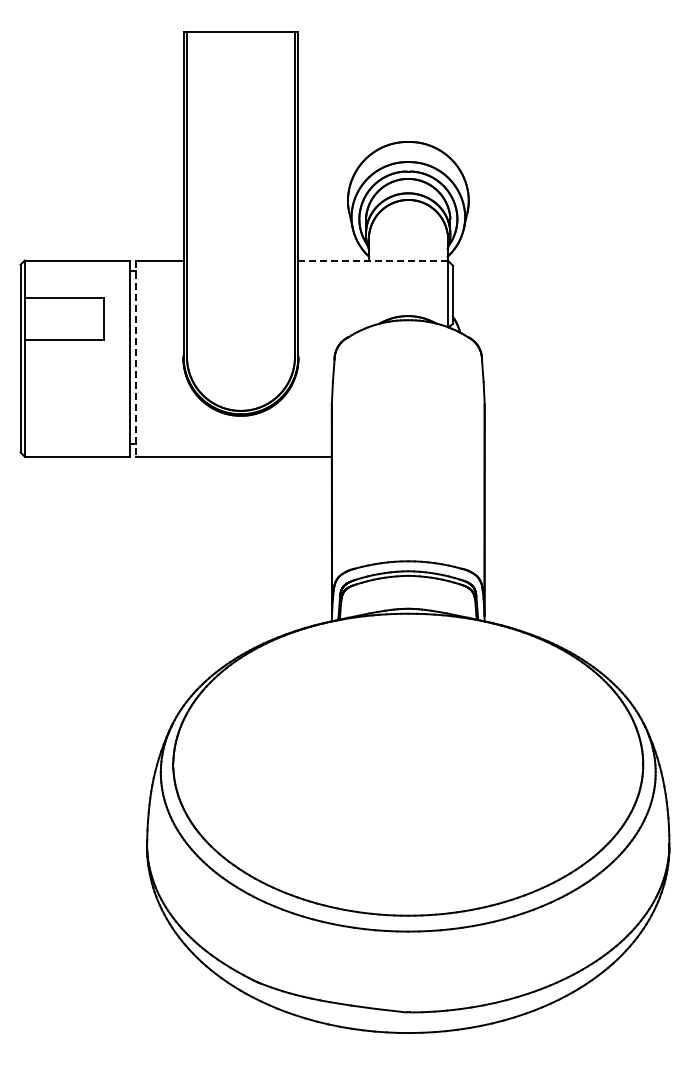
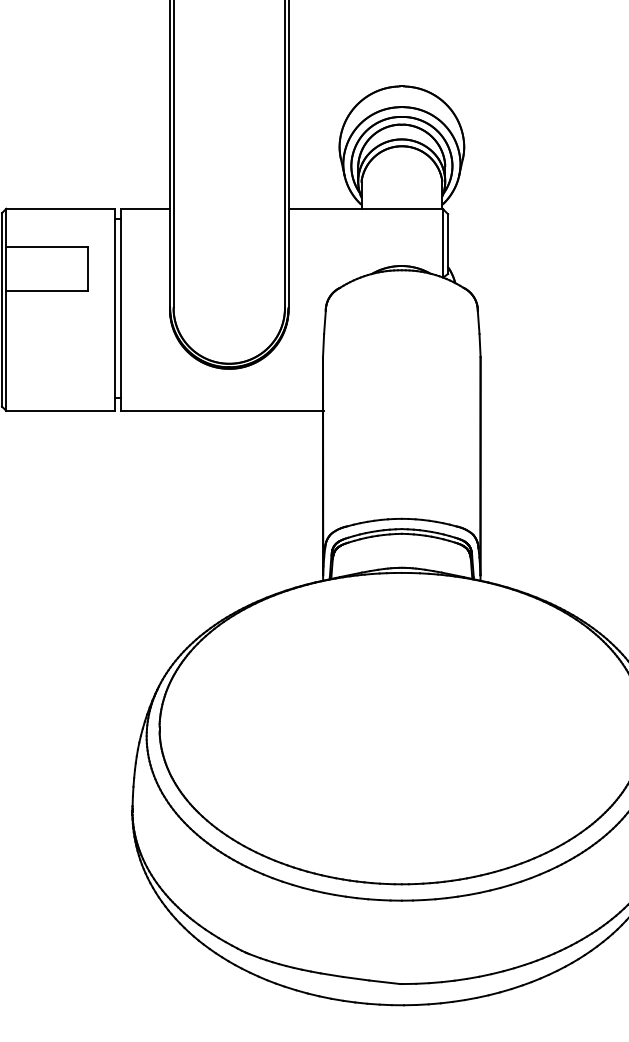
line: (373, 260) -> (365, 208), dashed -> solid
line: (135, 359) -> (120, 310), dashed -> solid

